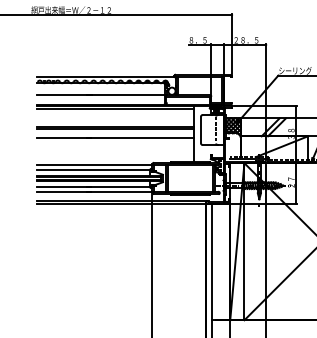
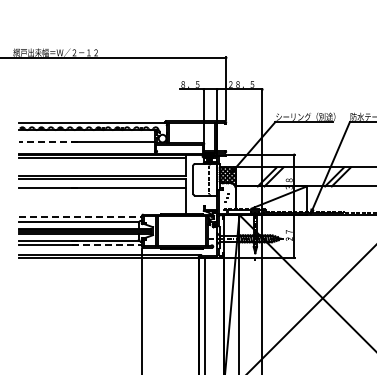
line: (63, 94) -> (47, 142), solid -> dashed
line: (94, 164) -> (80, 216), solid -> dashed
line: (120, 191) -> (107, 245), solid -> dashed

